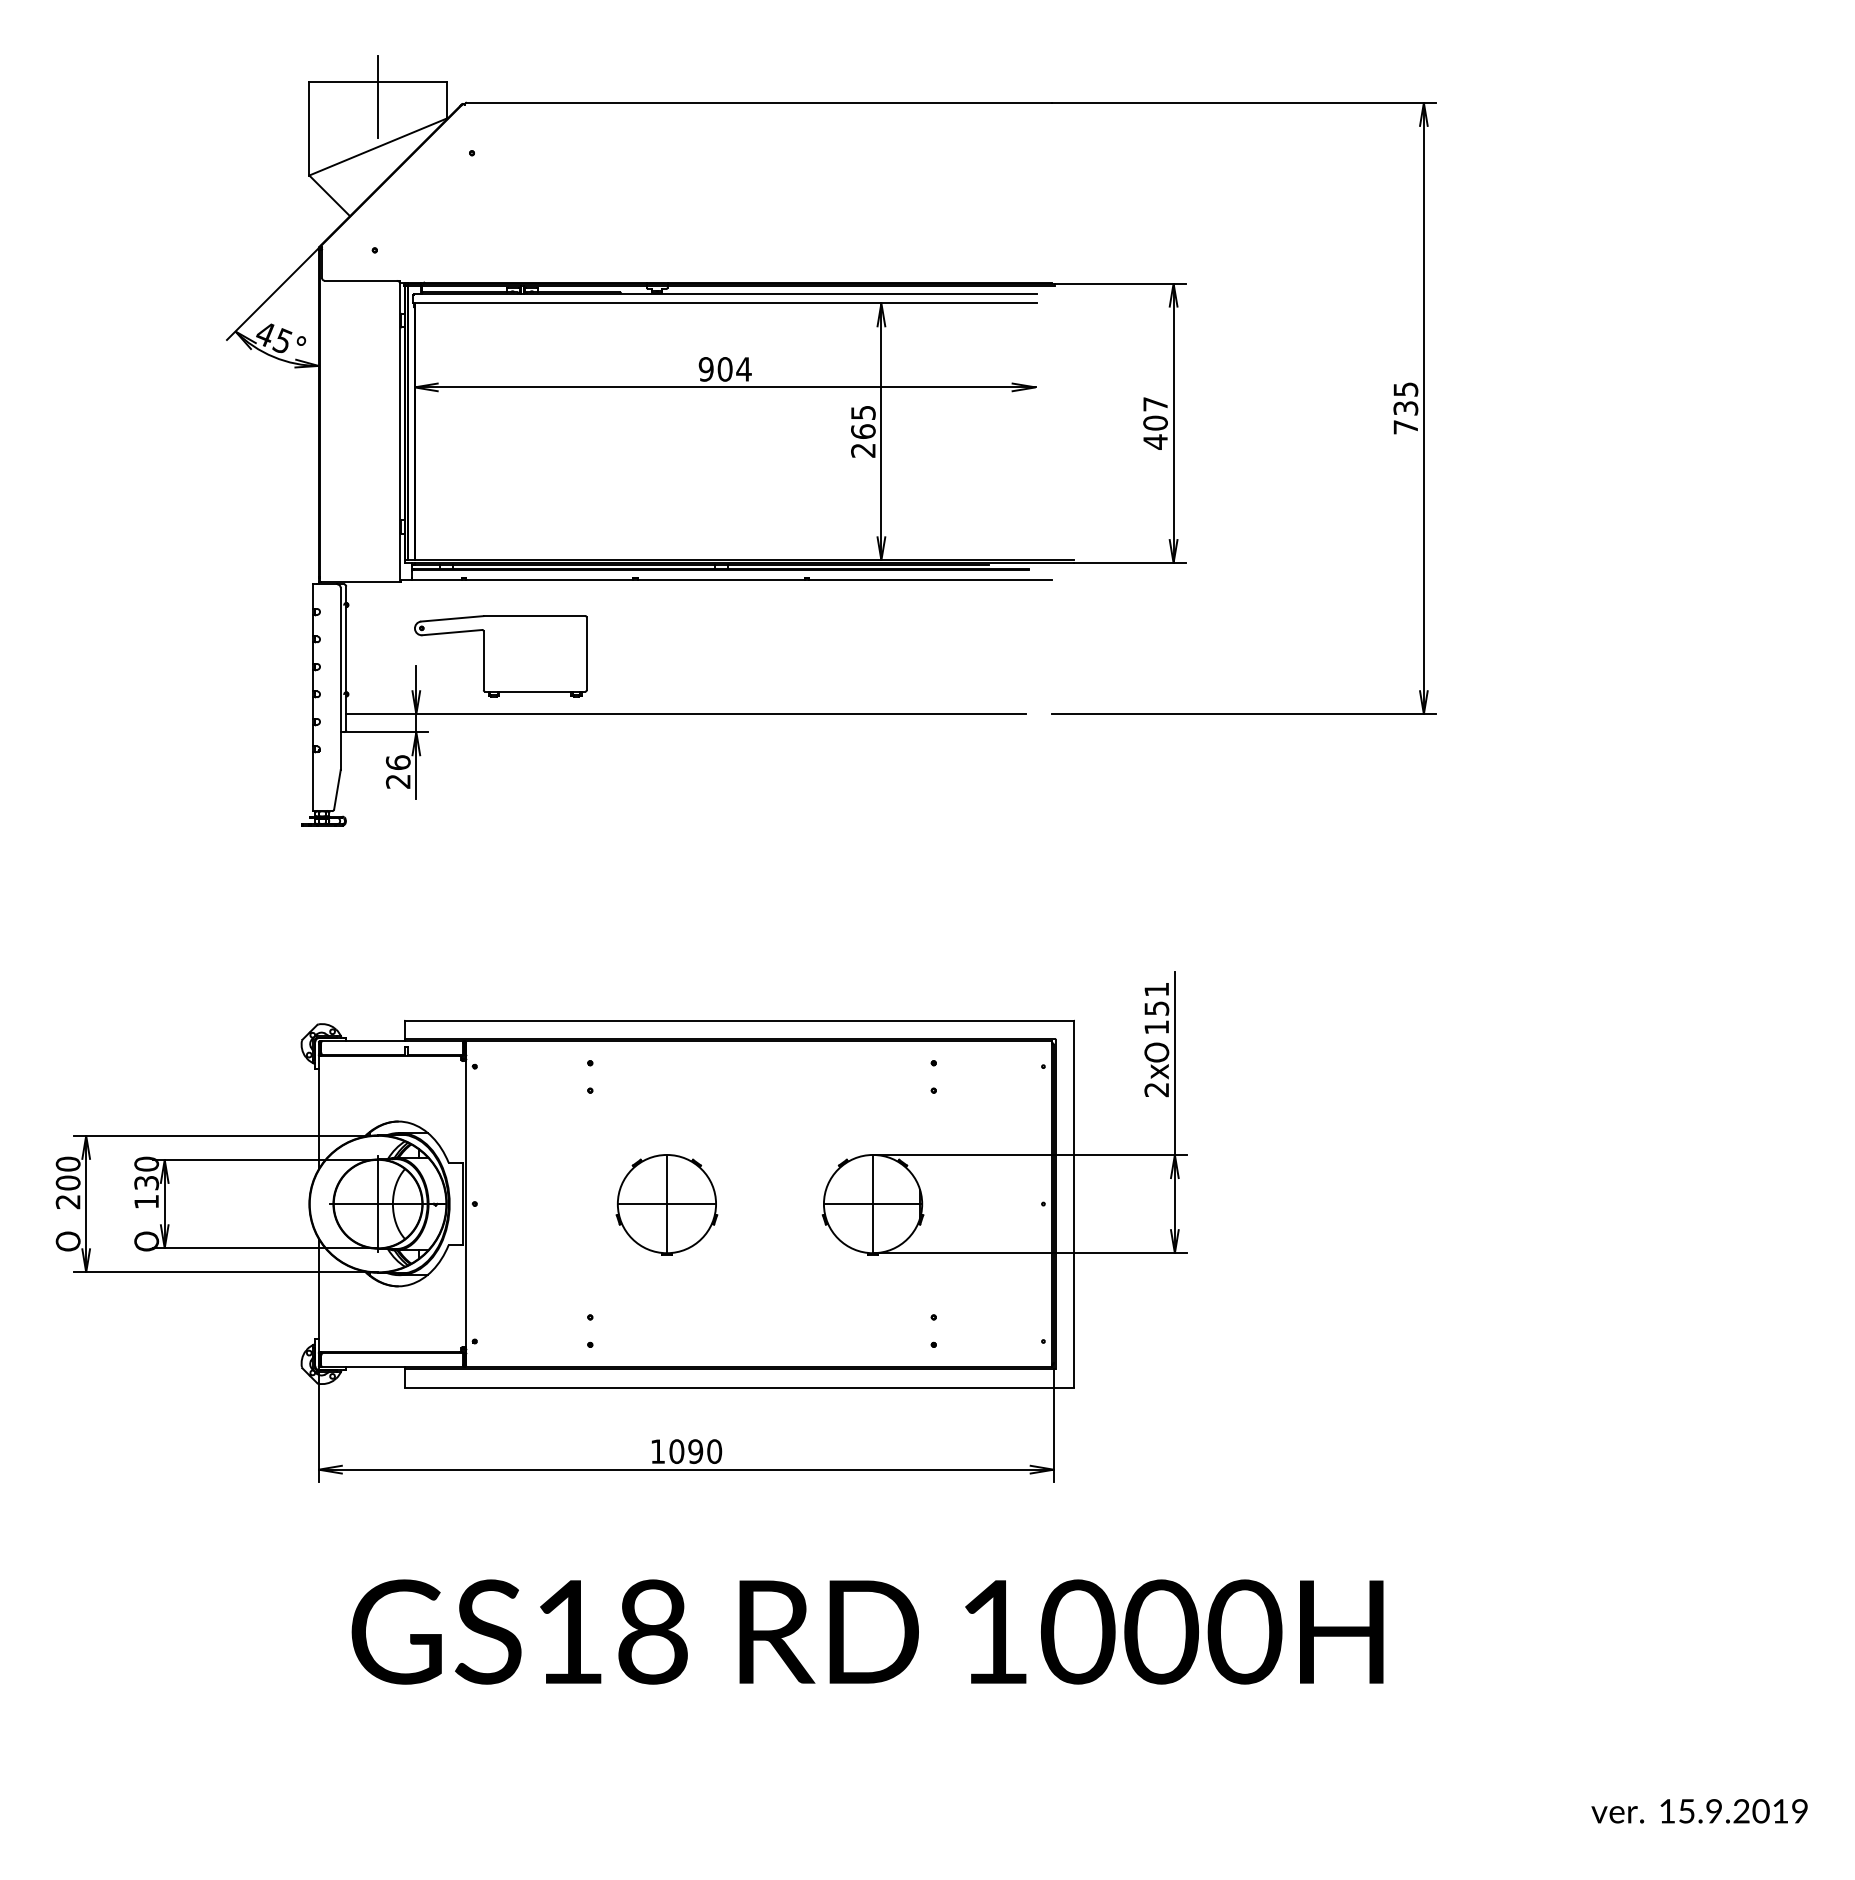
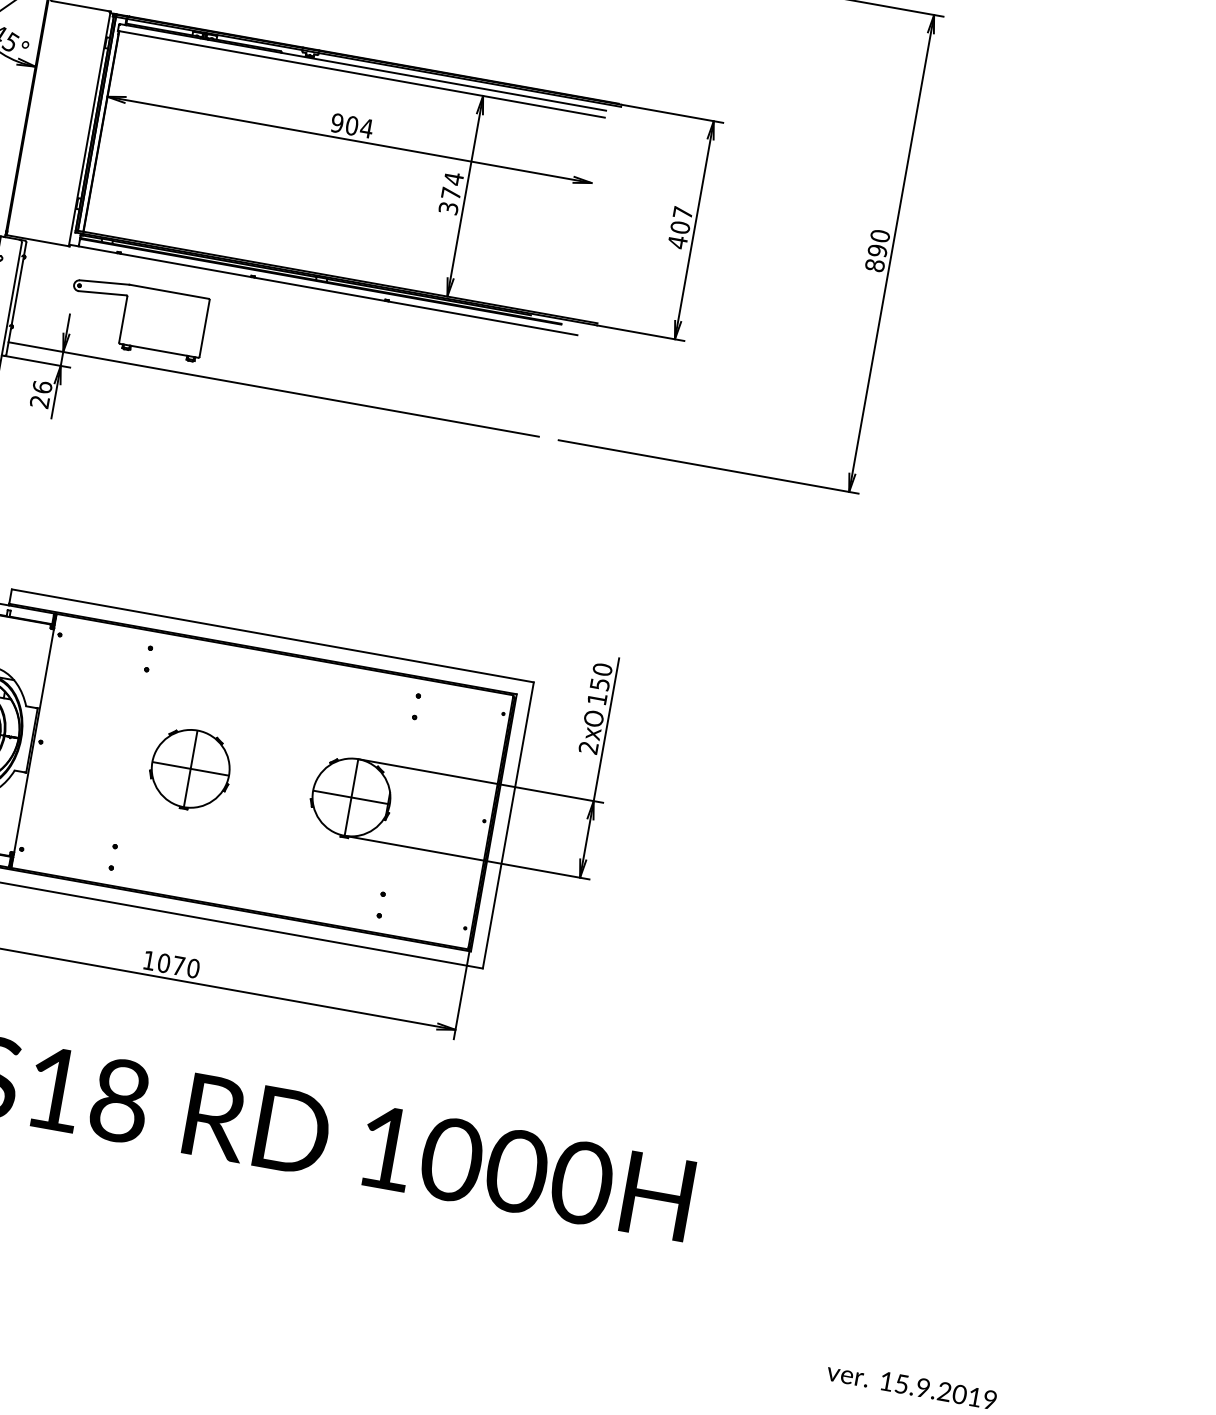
text: (1405, 408) -> (877, 250), 735 -> 890
text: (863, 431) -> (451, 193), 265 -> 374
text: (1156, 989) -> (602, 669), 151 -> 150
text: (695, 1451) -> (178, 965), 1090 -> 1070

